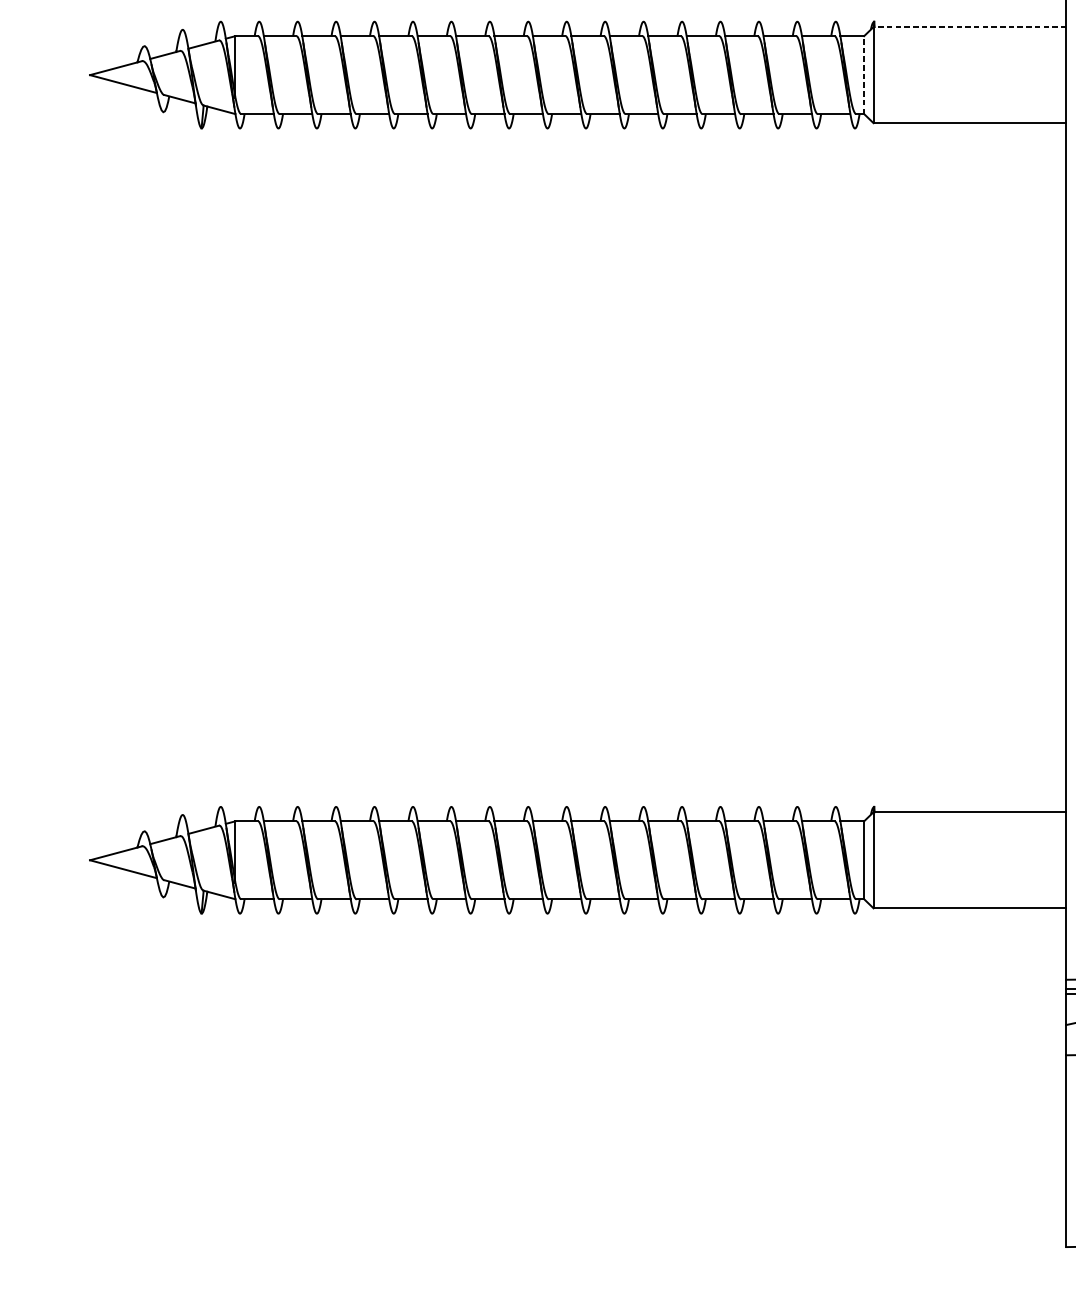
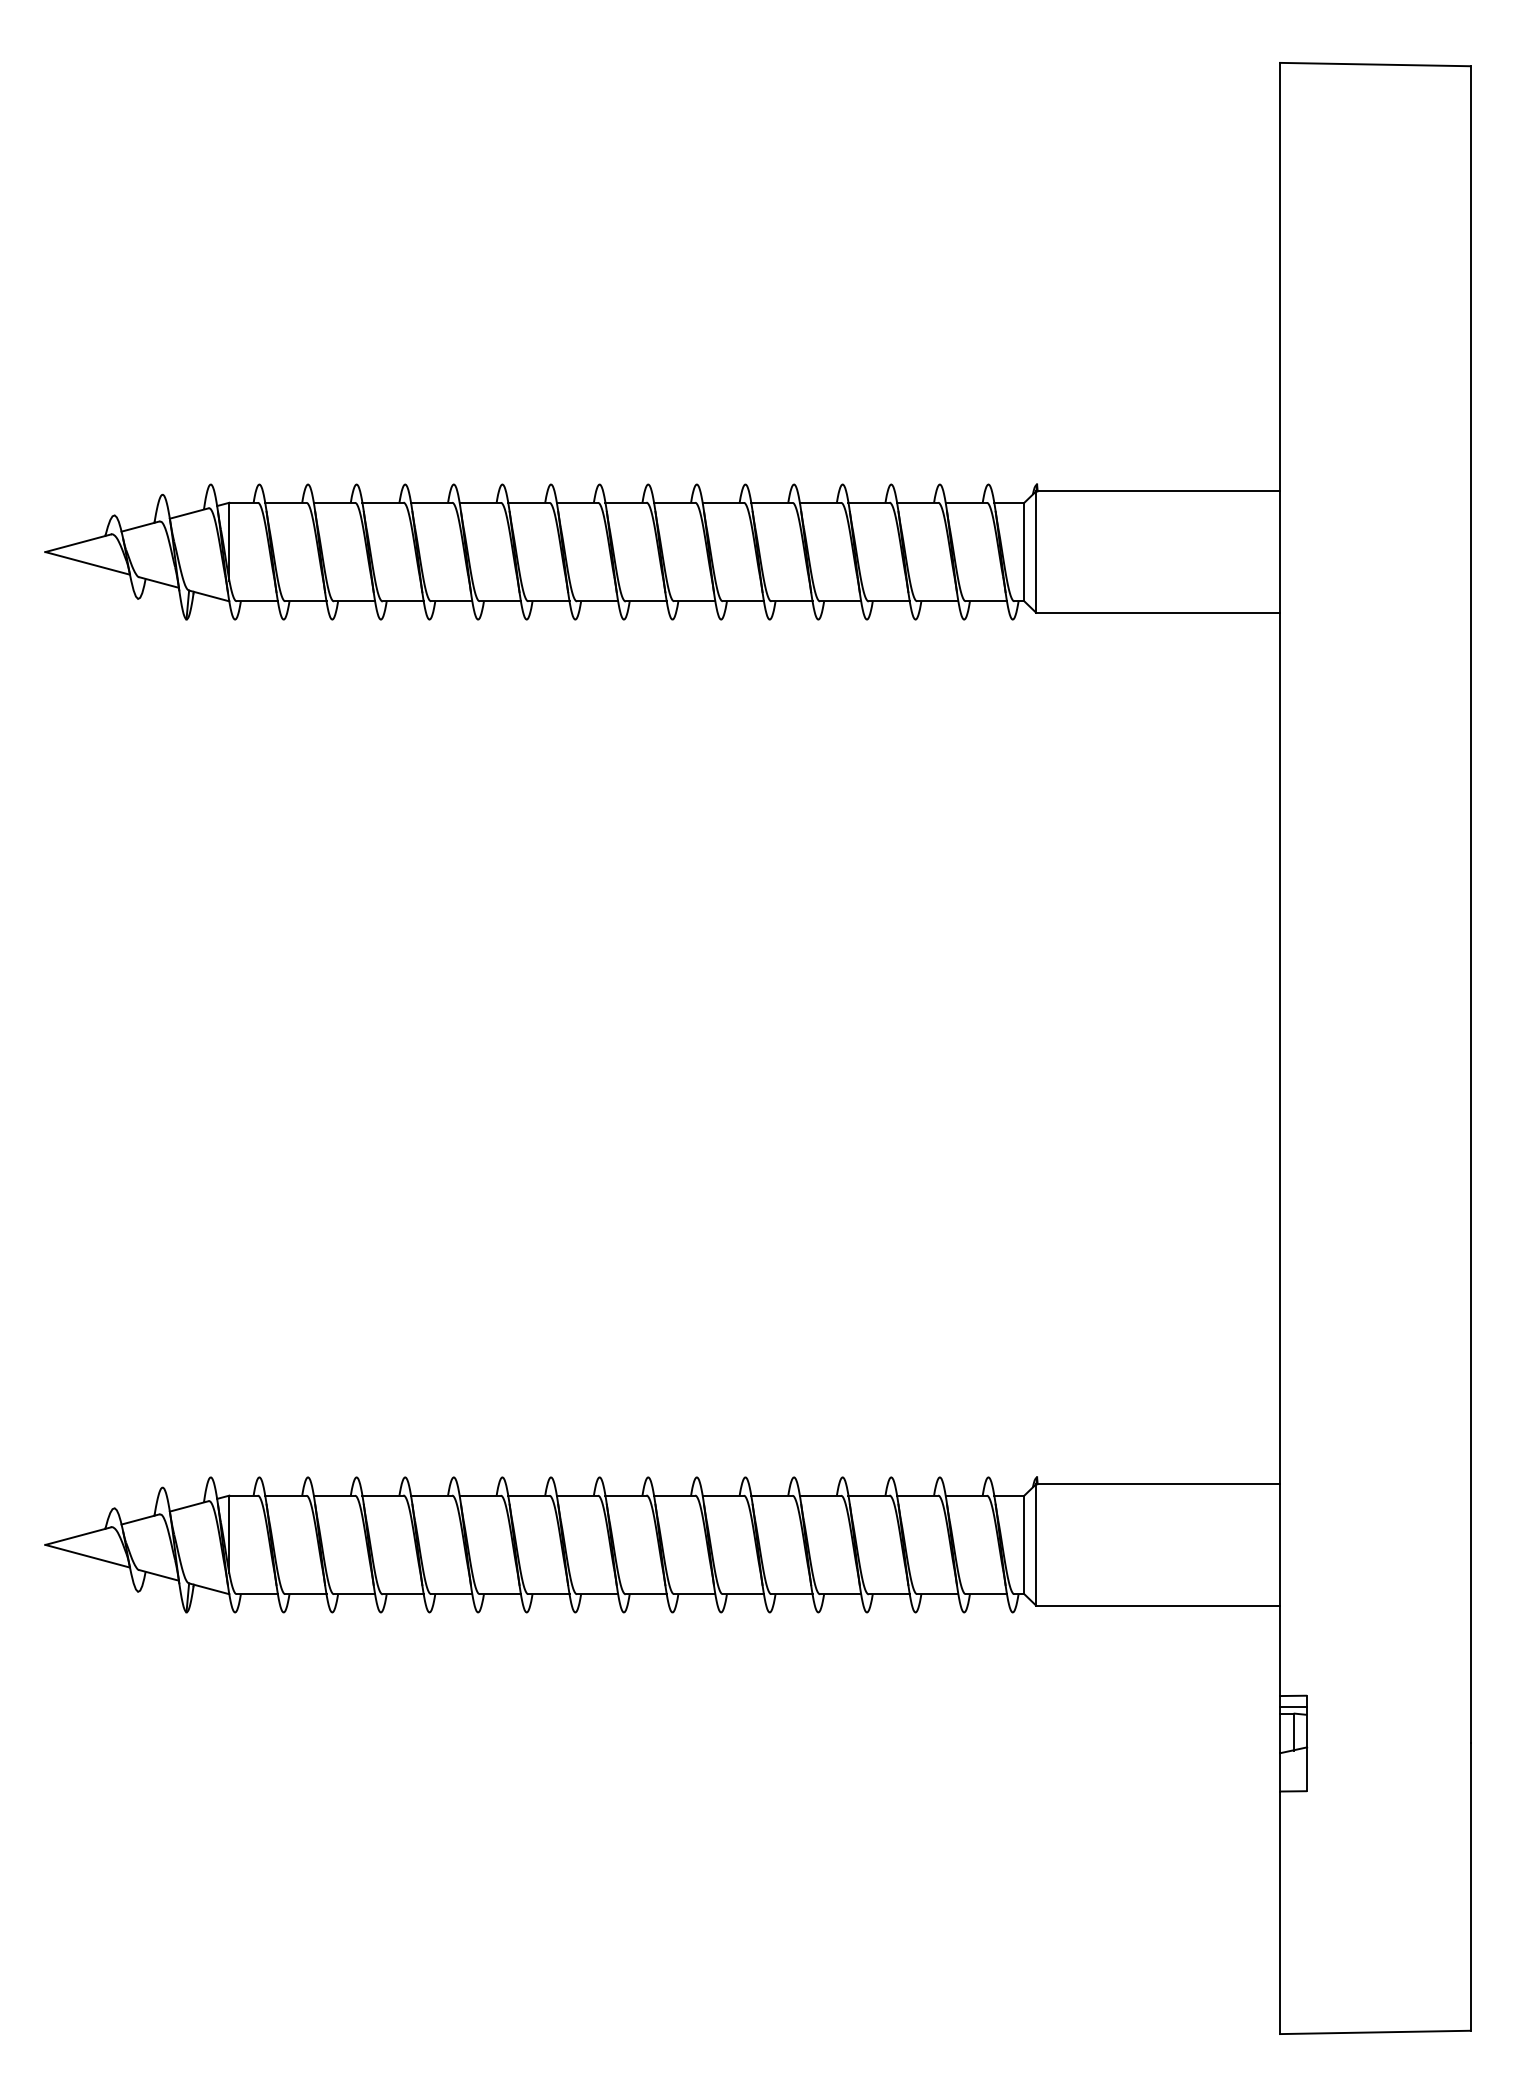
line: (970, 27) -> (1158, 491), dashed -> solid
line: (864, 74) -> (1024, 551), dashed -> solid

